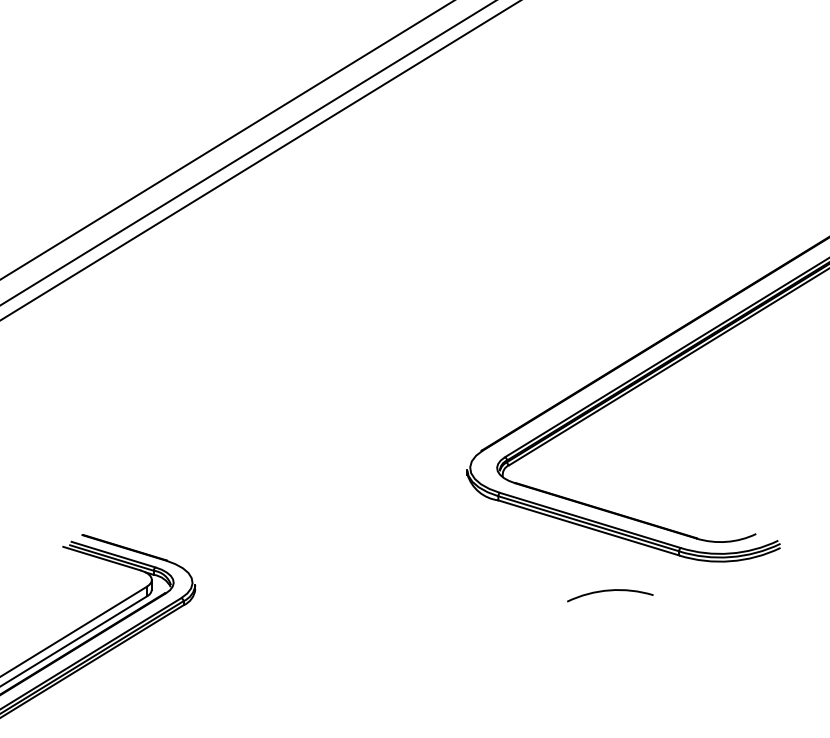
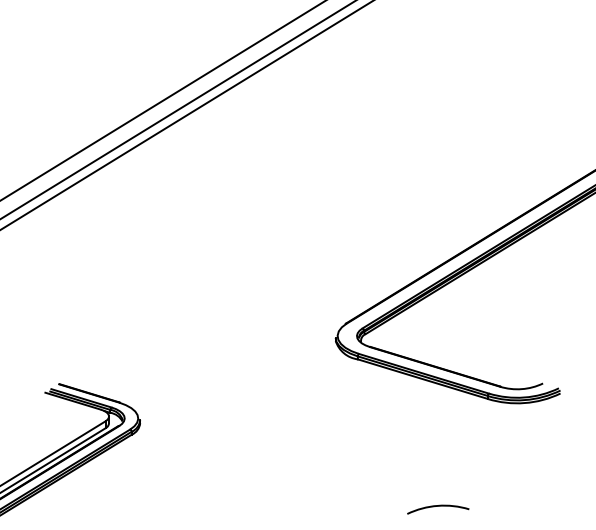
arc: (610, 591) -> (438, 506), moved

